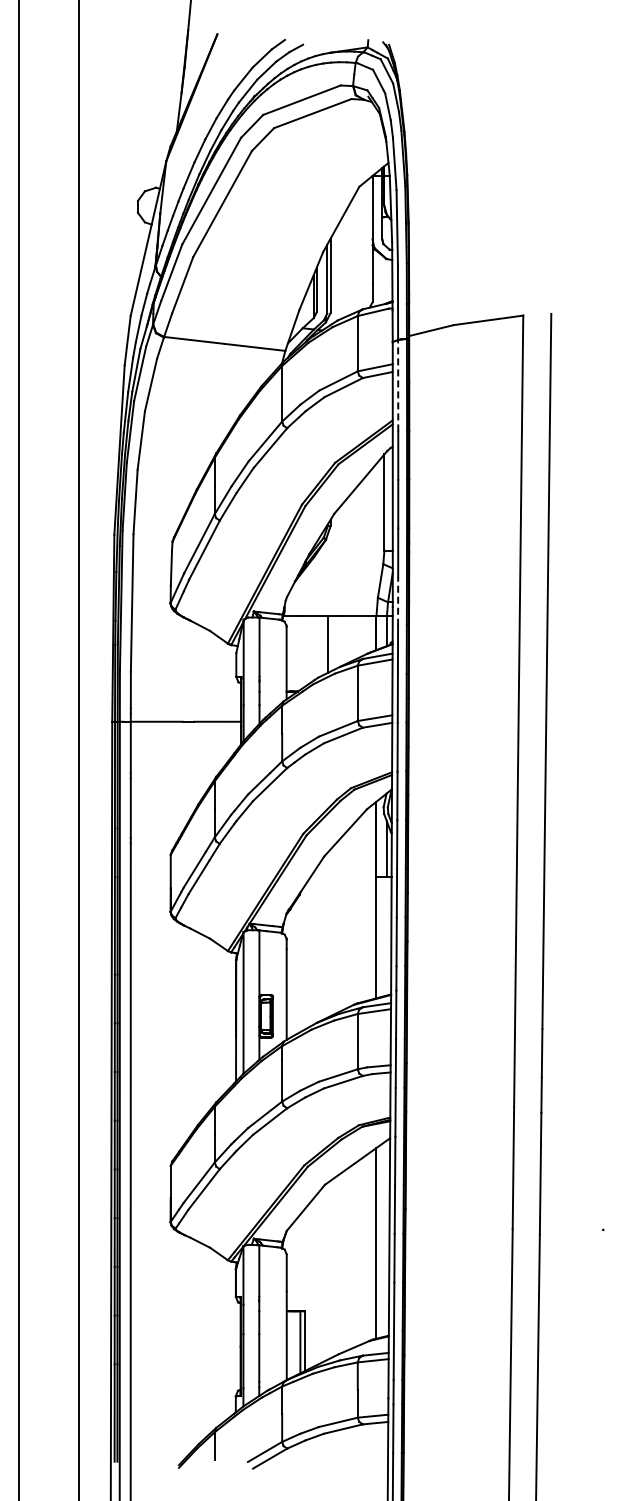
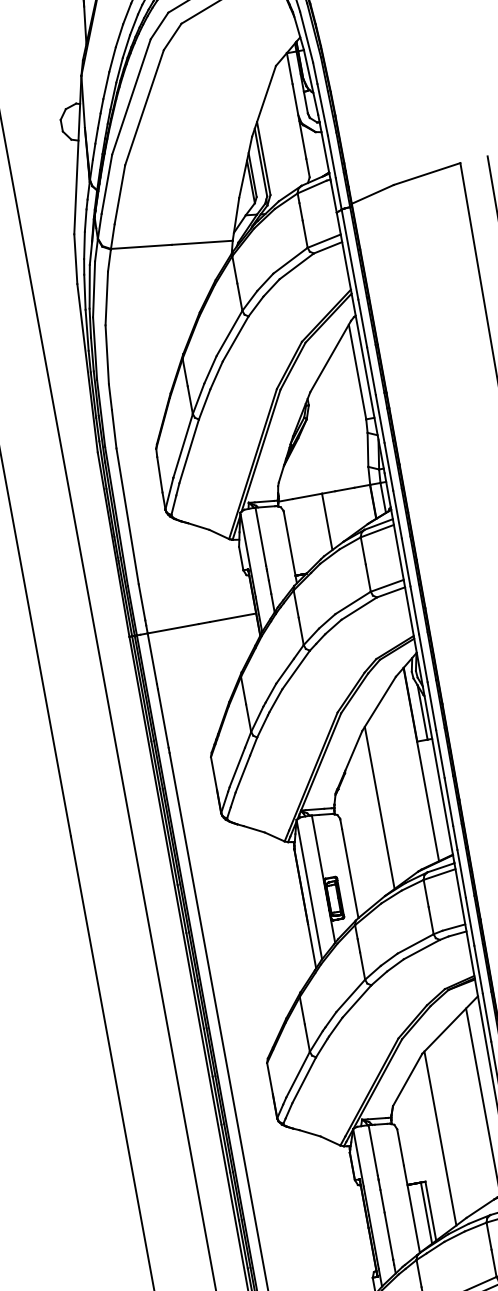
line: (398, 385) -> (350, 254), dashed -> solid
line: (398, 600) -> (389, 465), dashed -> solid
line: (327, 934) -> (379, 807), added
line: (327, 1270) -> (440, 1137), added

